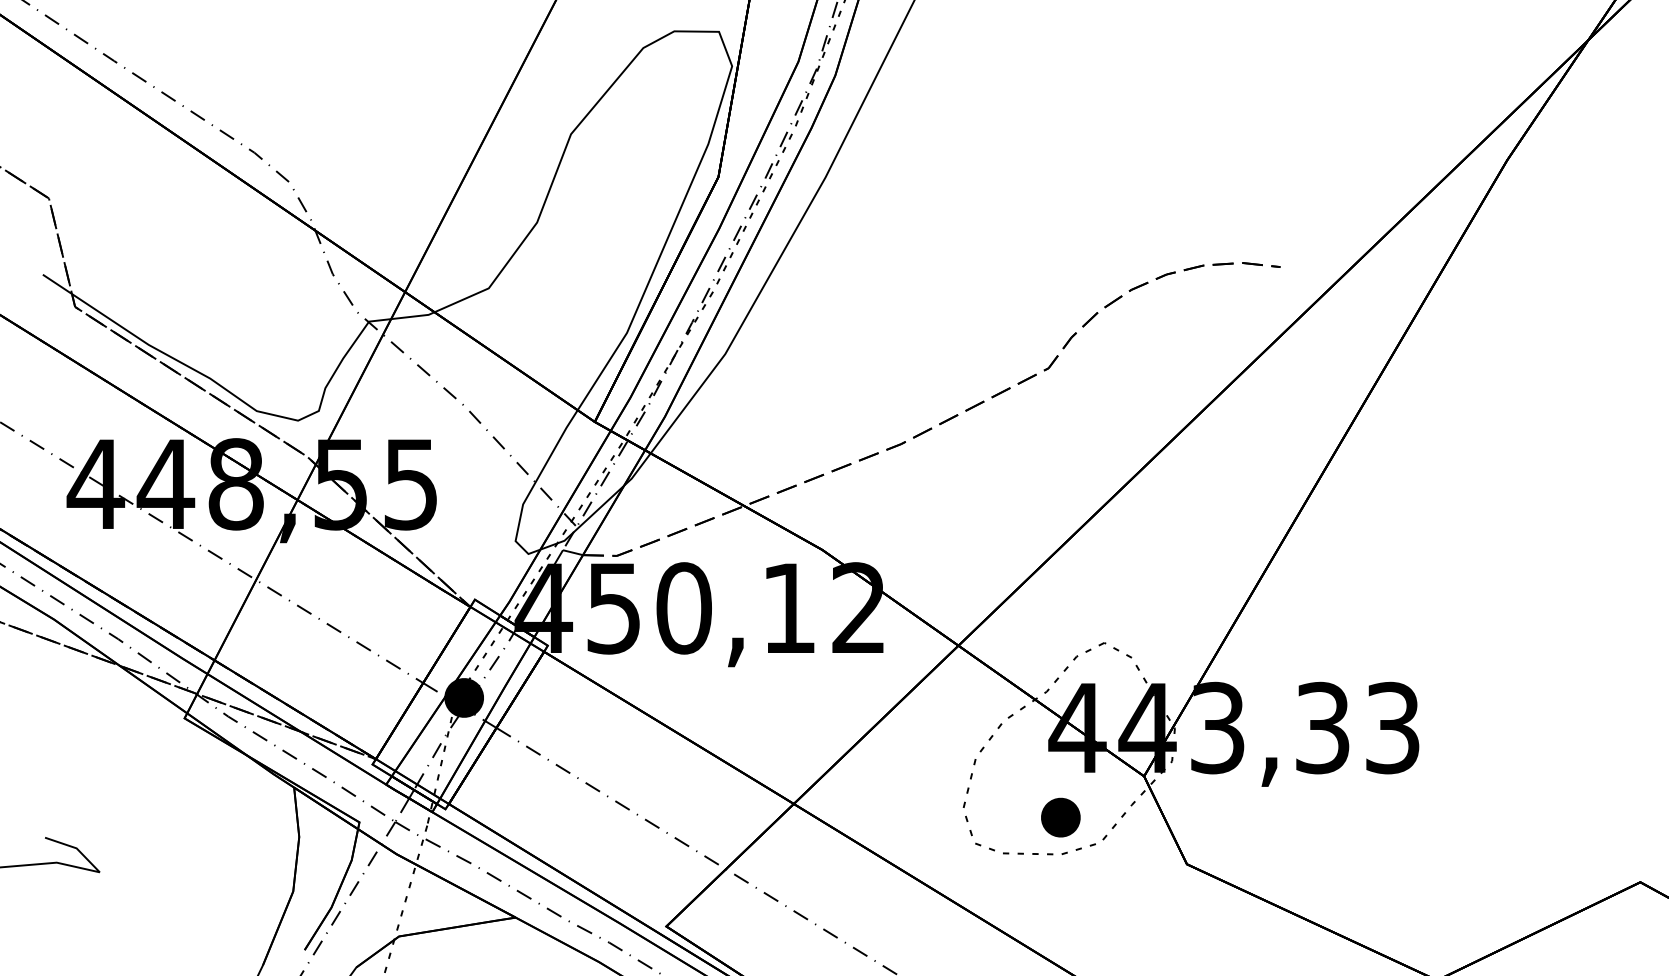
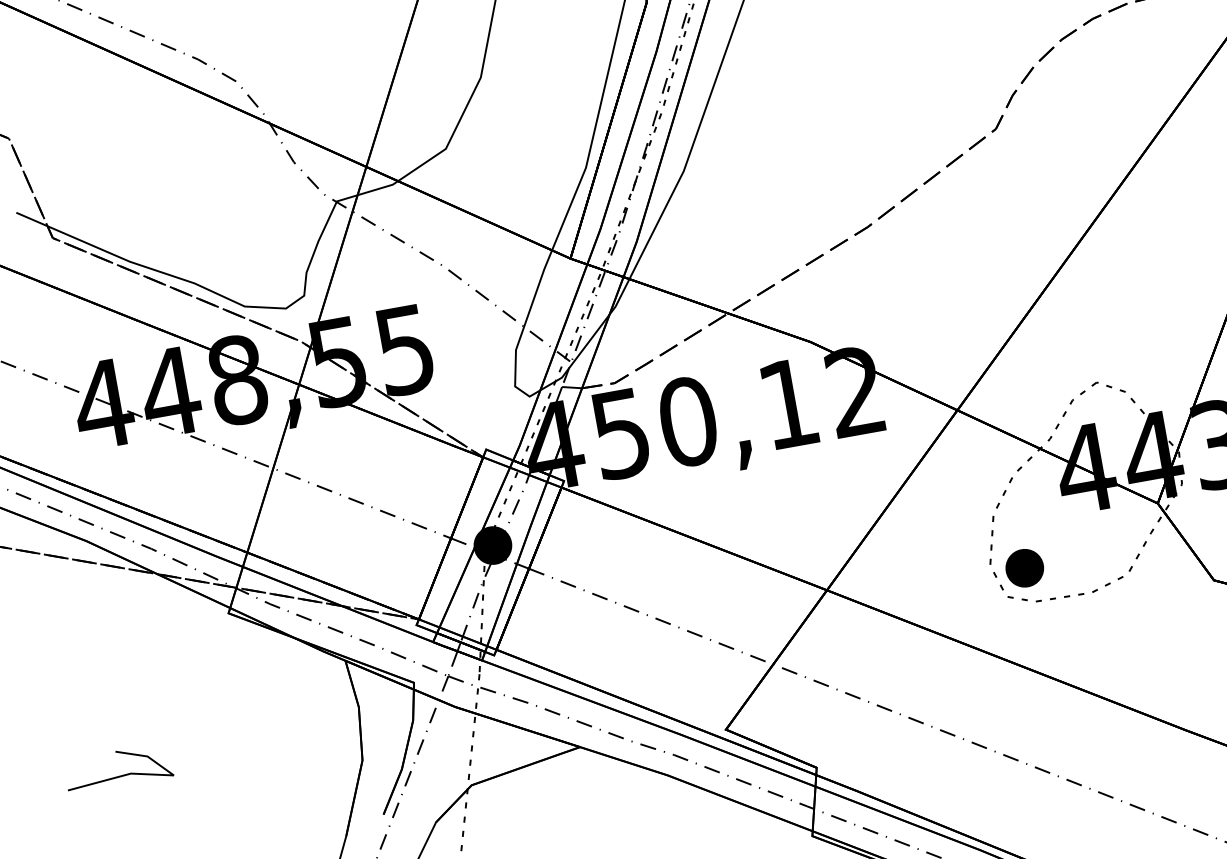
part: (1060, 817) -> (1024, 568), moved

